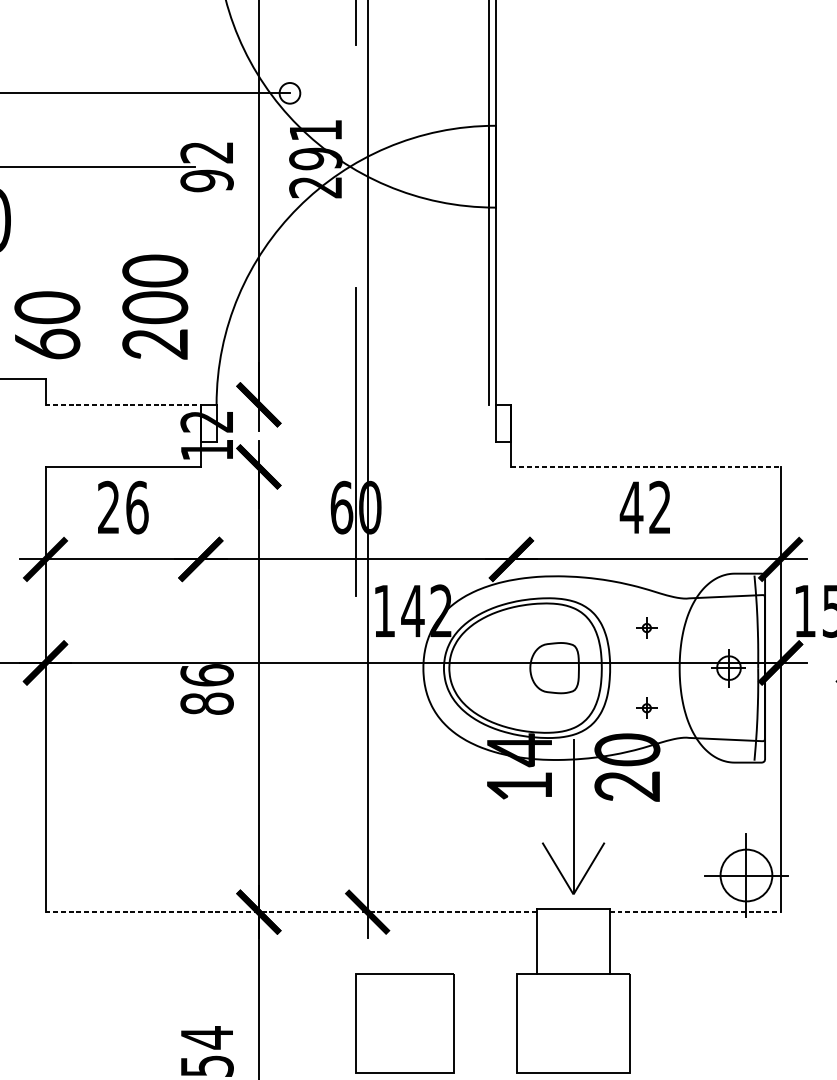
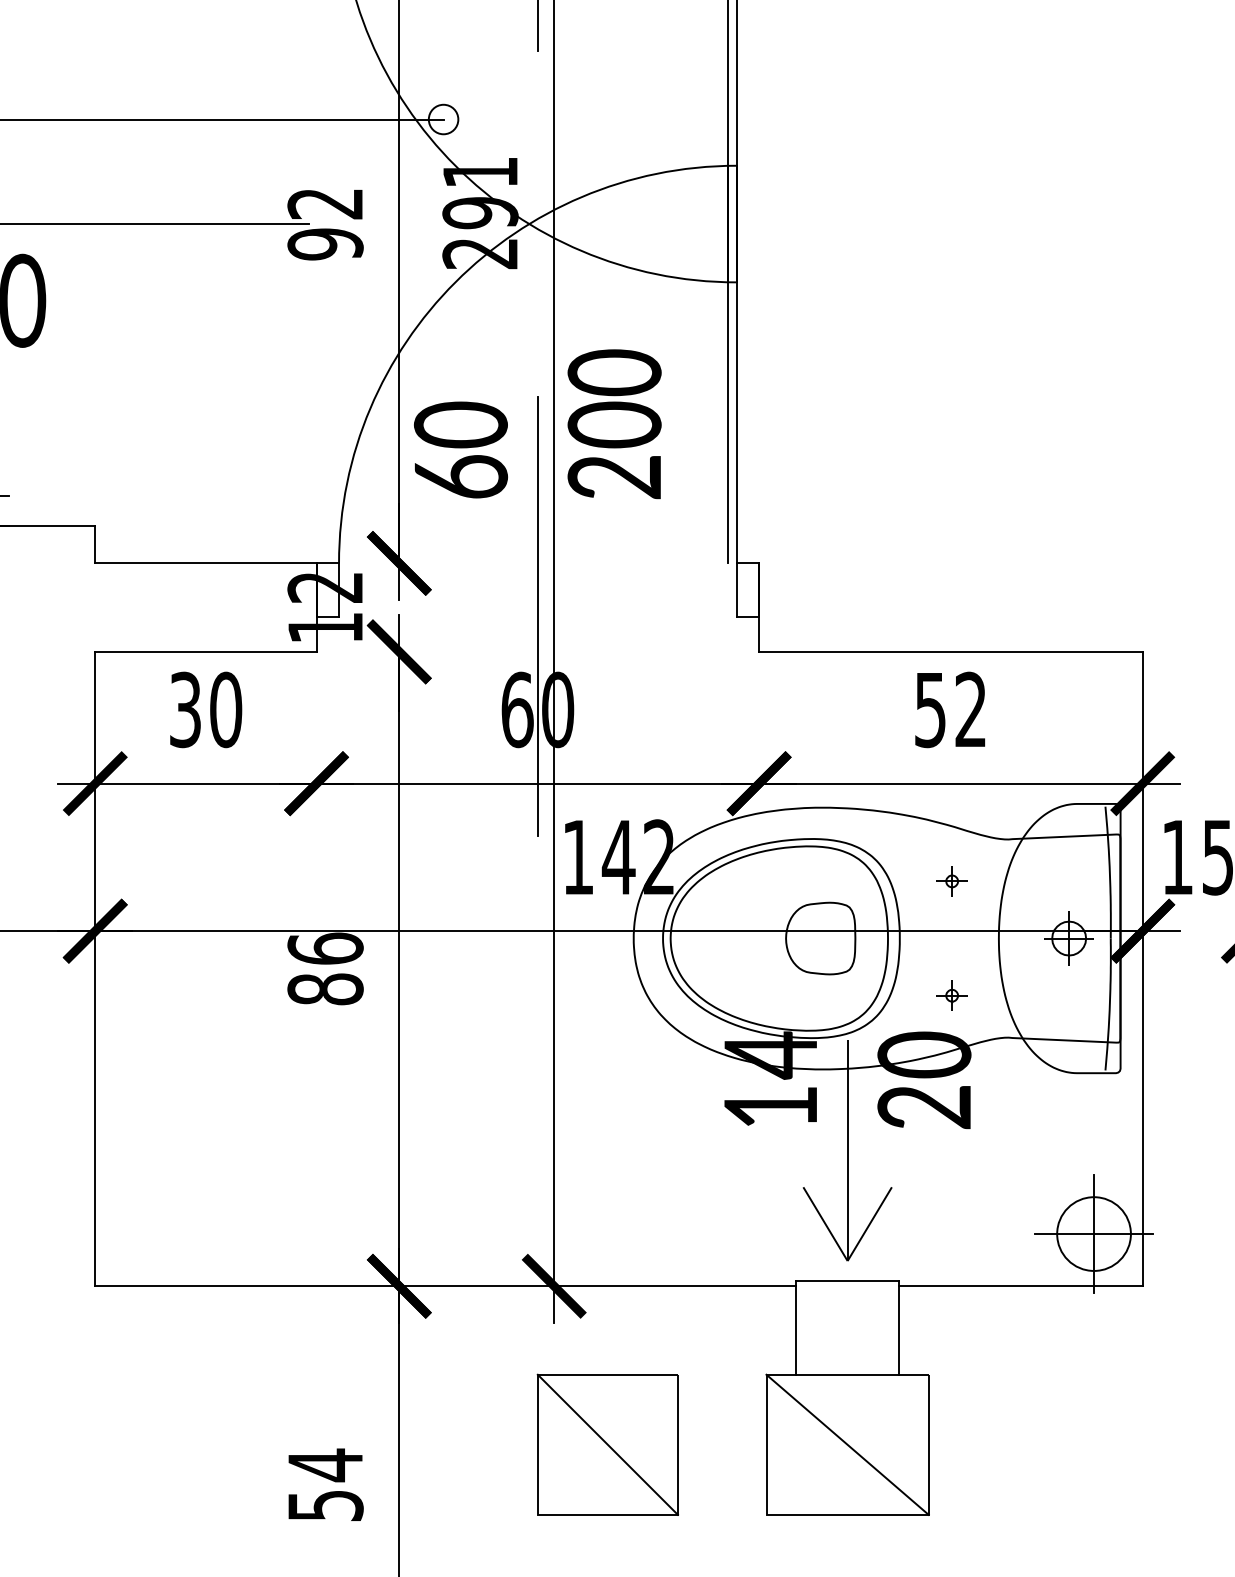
text: (101, 307) -> (537, 424), moved
line: (122, 404) -> (205, 563), dashed -> solid
line: (645, 466) -> (950, 651), dashed -> solid
text: (123, 507) -> (206, 709), 26 -> 30
text: (631, 508) -> (930, 710), 42 -> 52
line: (292, 912) -> (446, 1286), dashed -> solid
line: (695, 912) -> (1021, 1286), dashed -> solid
line: (404, 1023) -> (607, 1444), added
line: (573, 1023) -> (847, 1444), added

